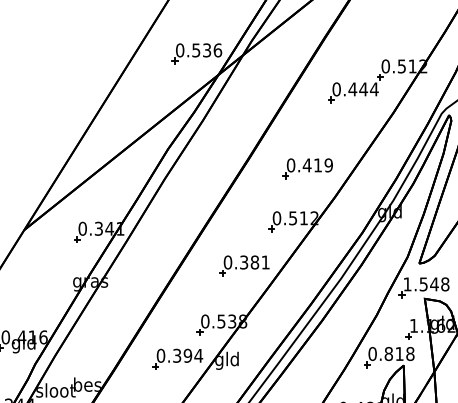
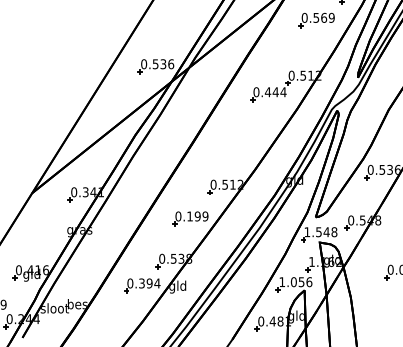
part: (307, 169) -> (235, 149), removed
text: (254, 262) -> (197, 216), 0.381 -> 0.199
text: (391, 354) -> (295, 282), 0.818 -> 1.056

